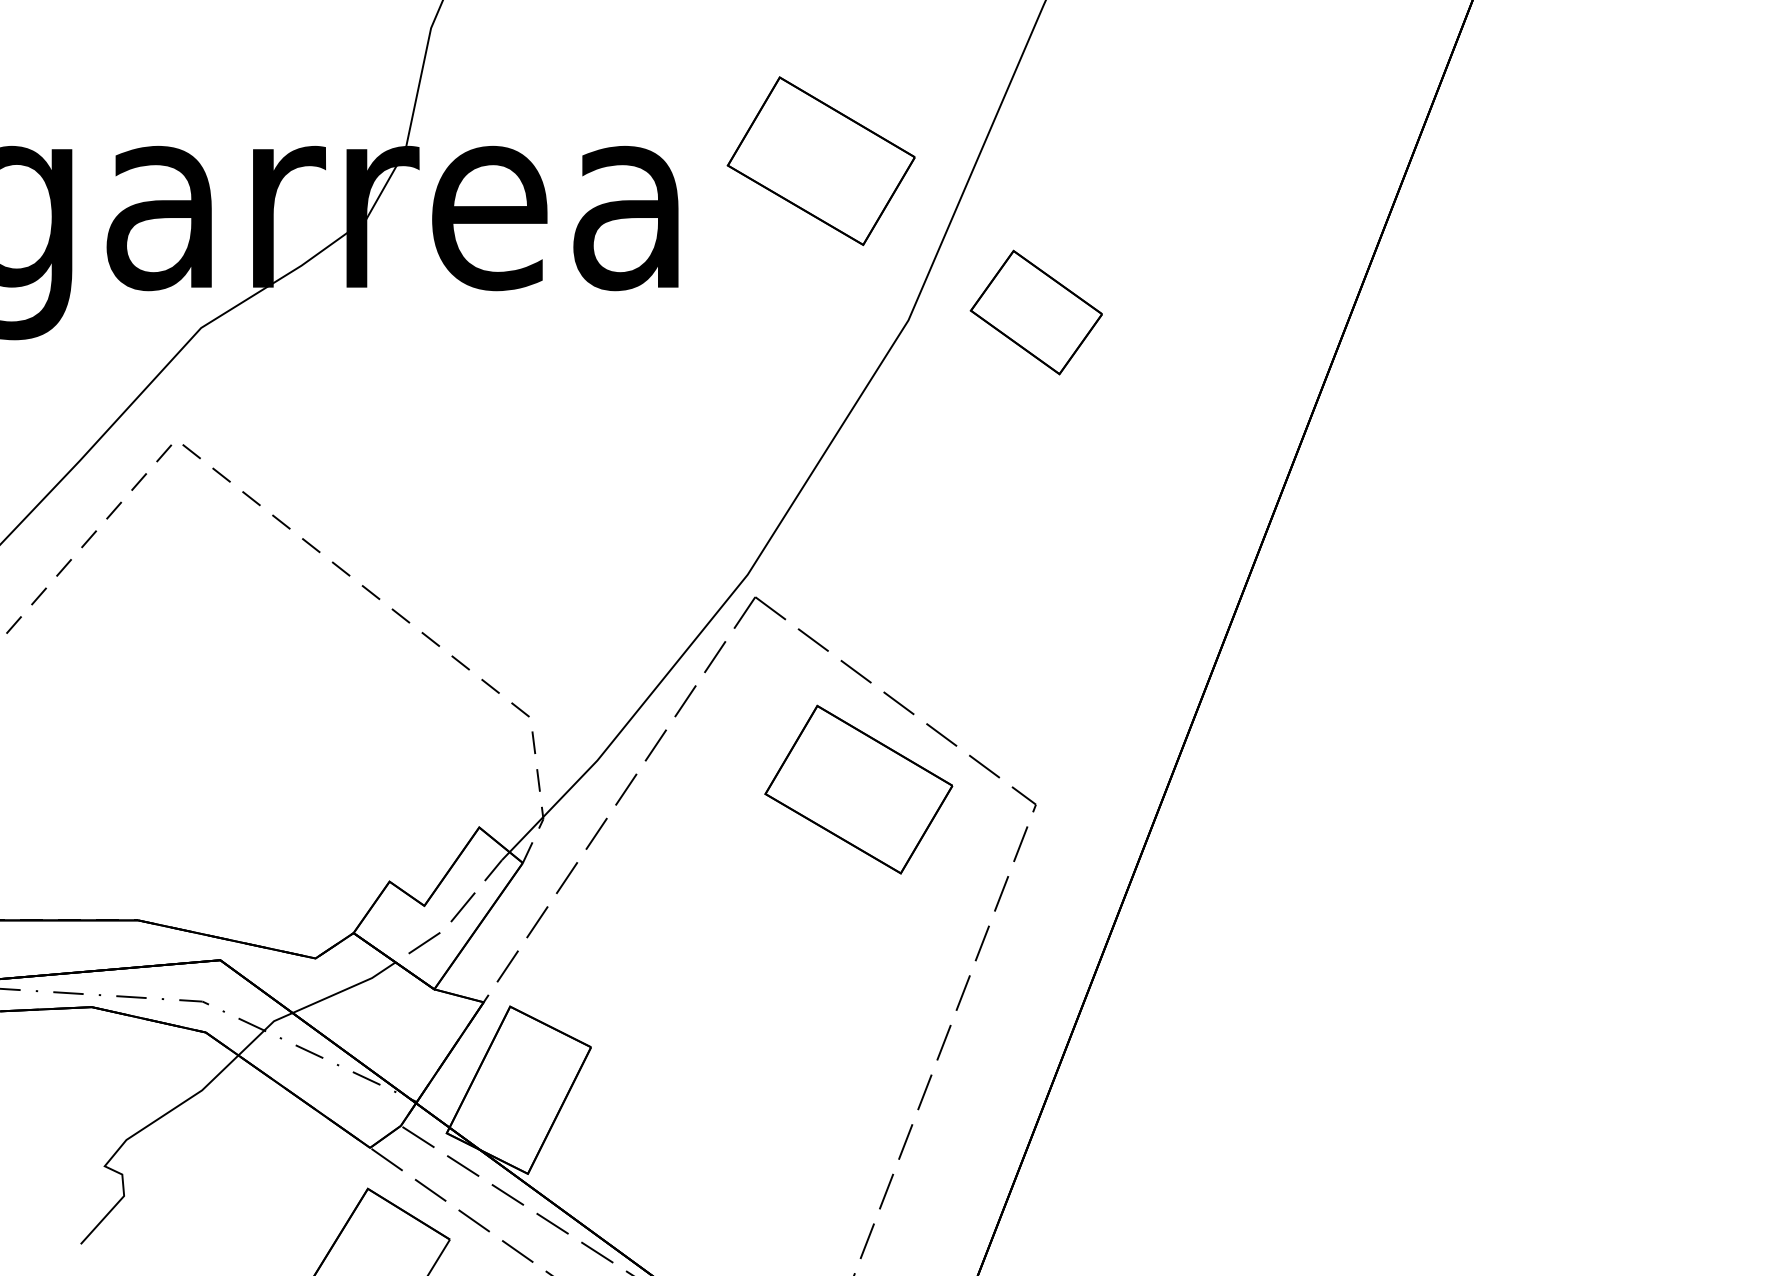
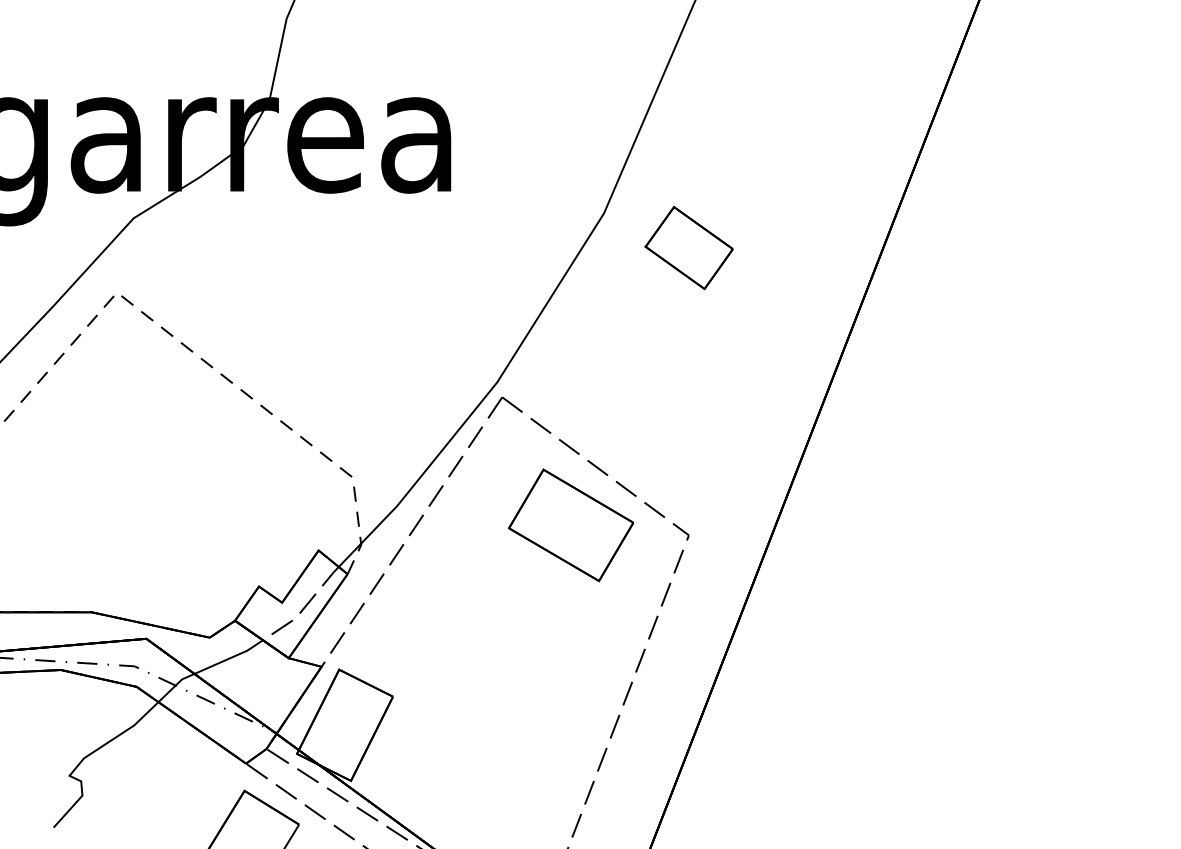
part: (820, 161) -> (545, 107), removed
part: (1035, 313) -> (688, 248), moved

